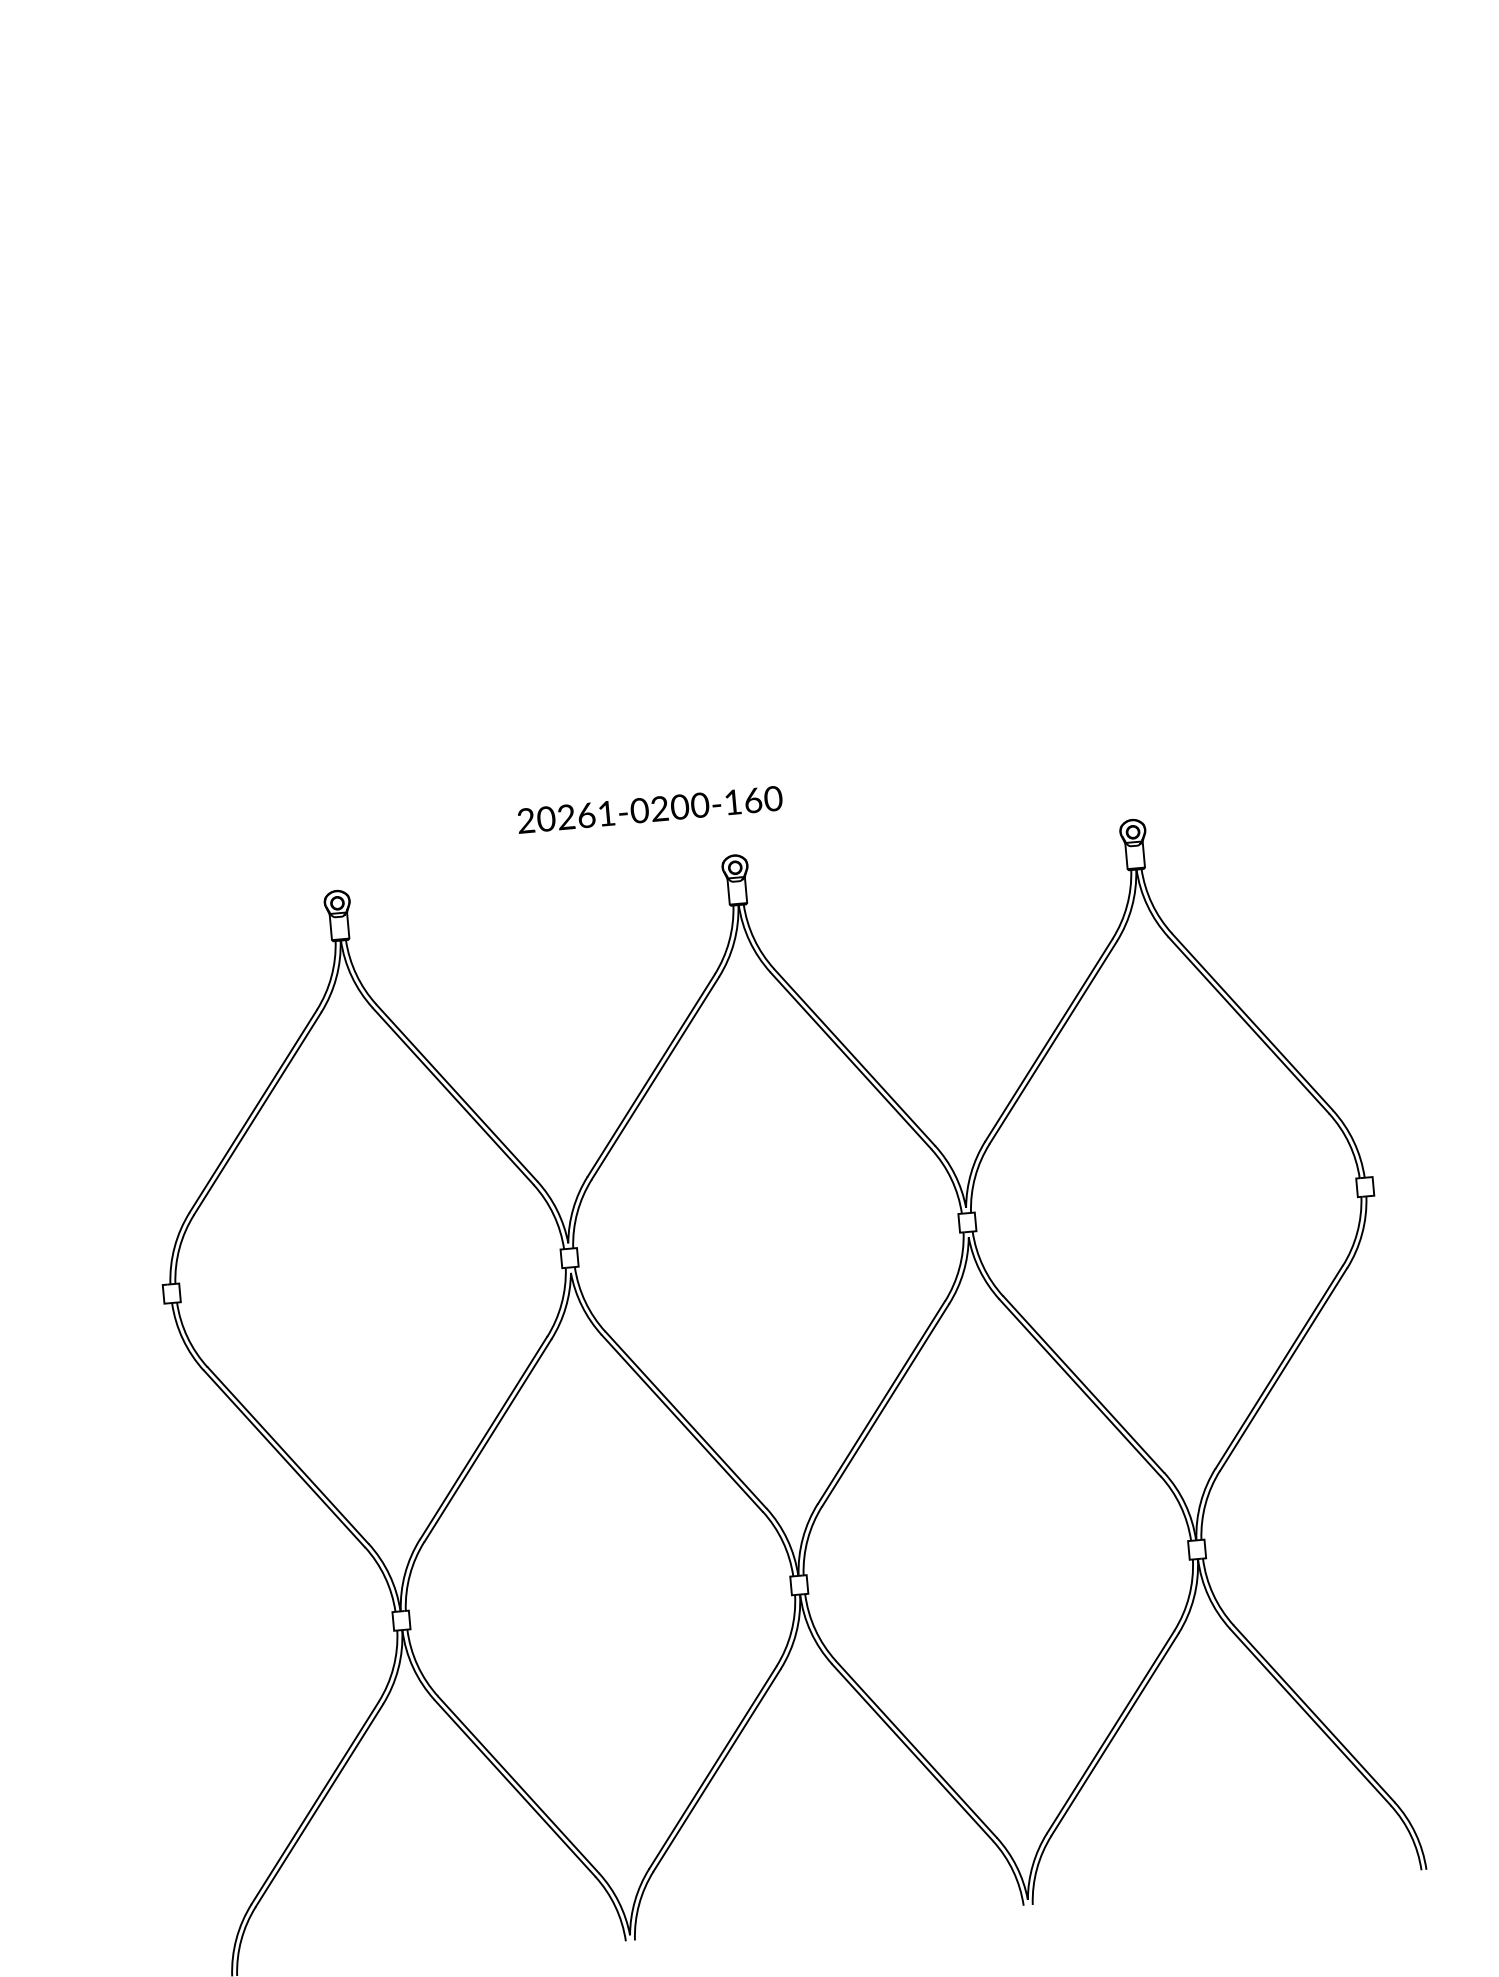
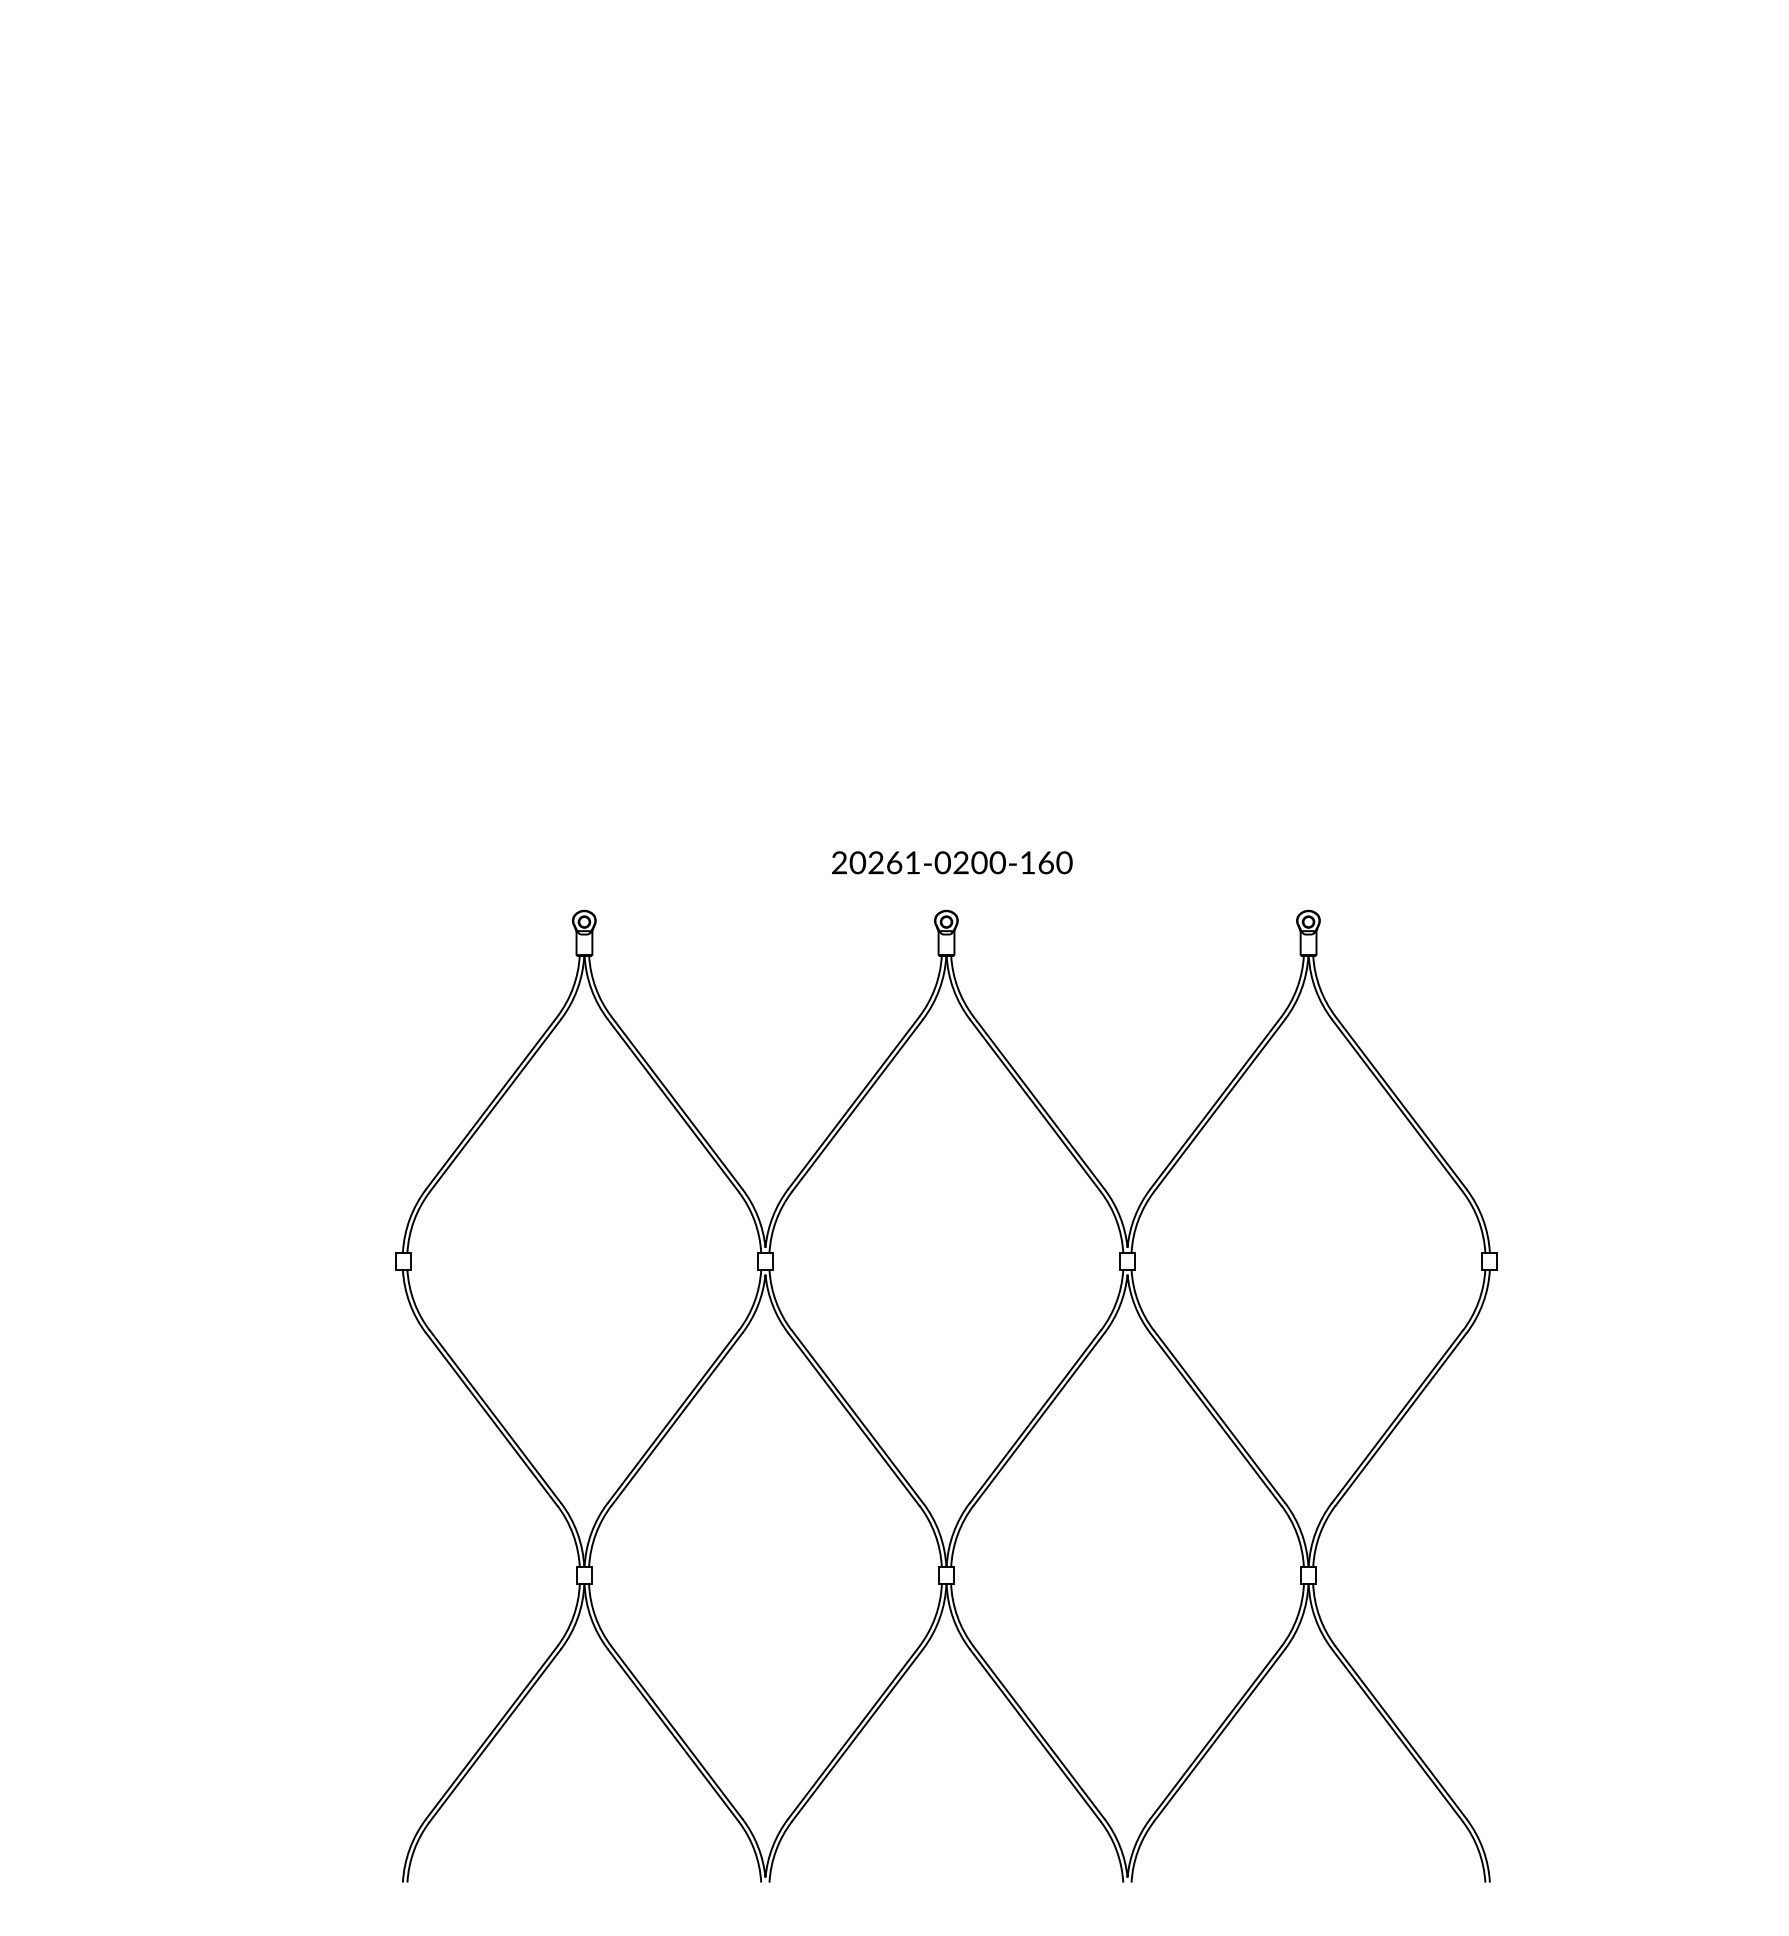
text: (650, 809) -> (952, 862), moved

